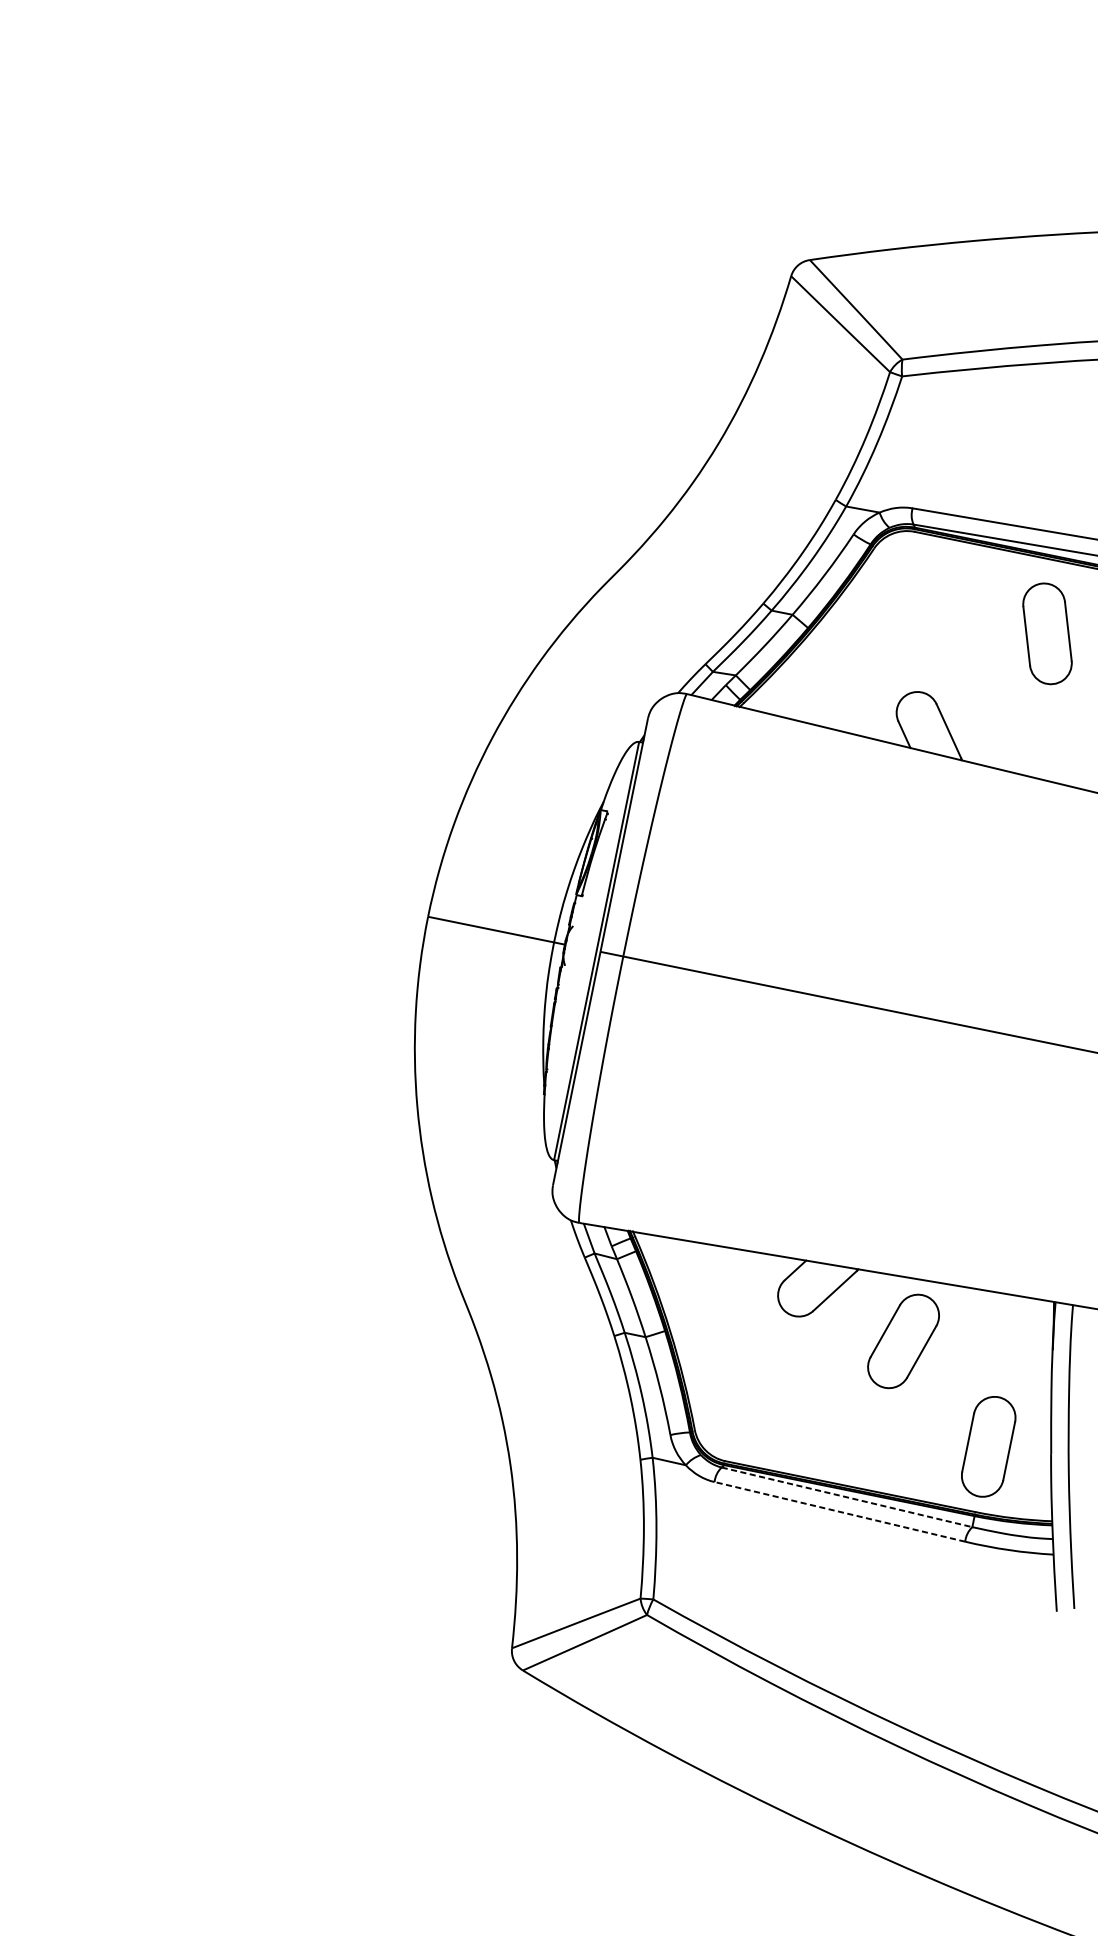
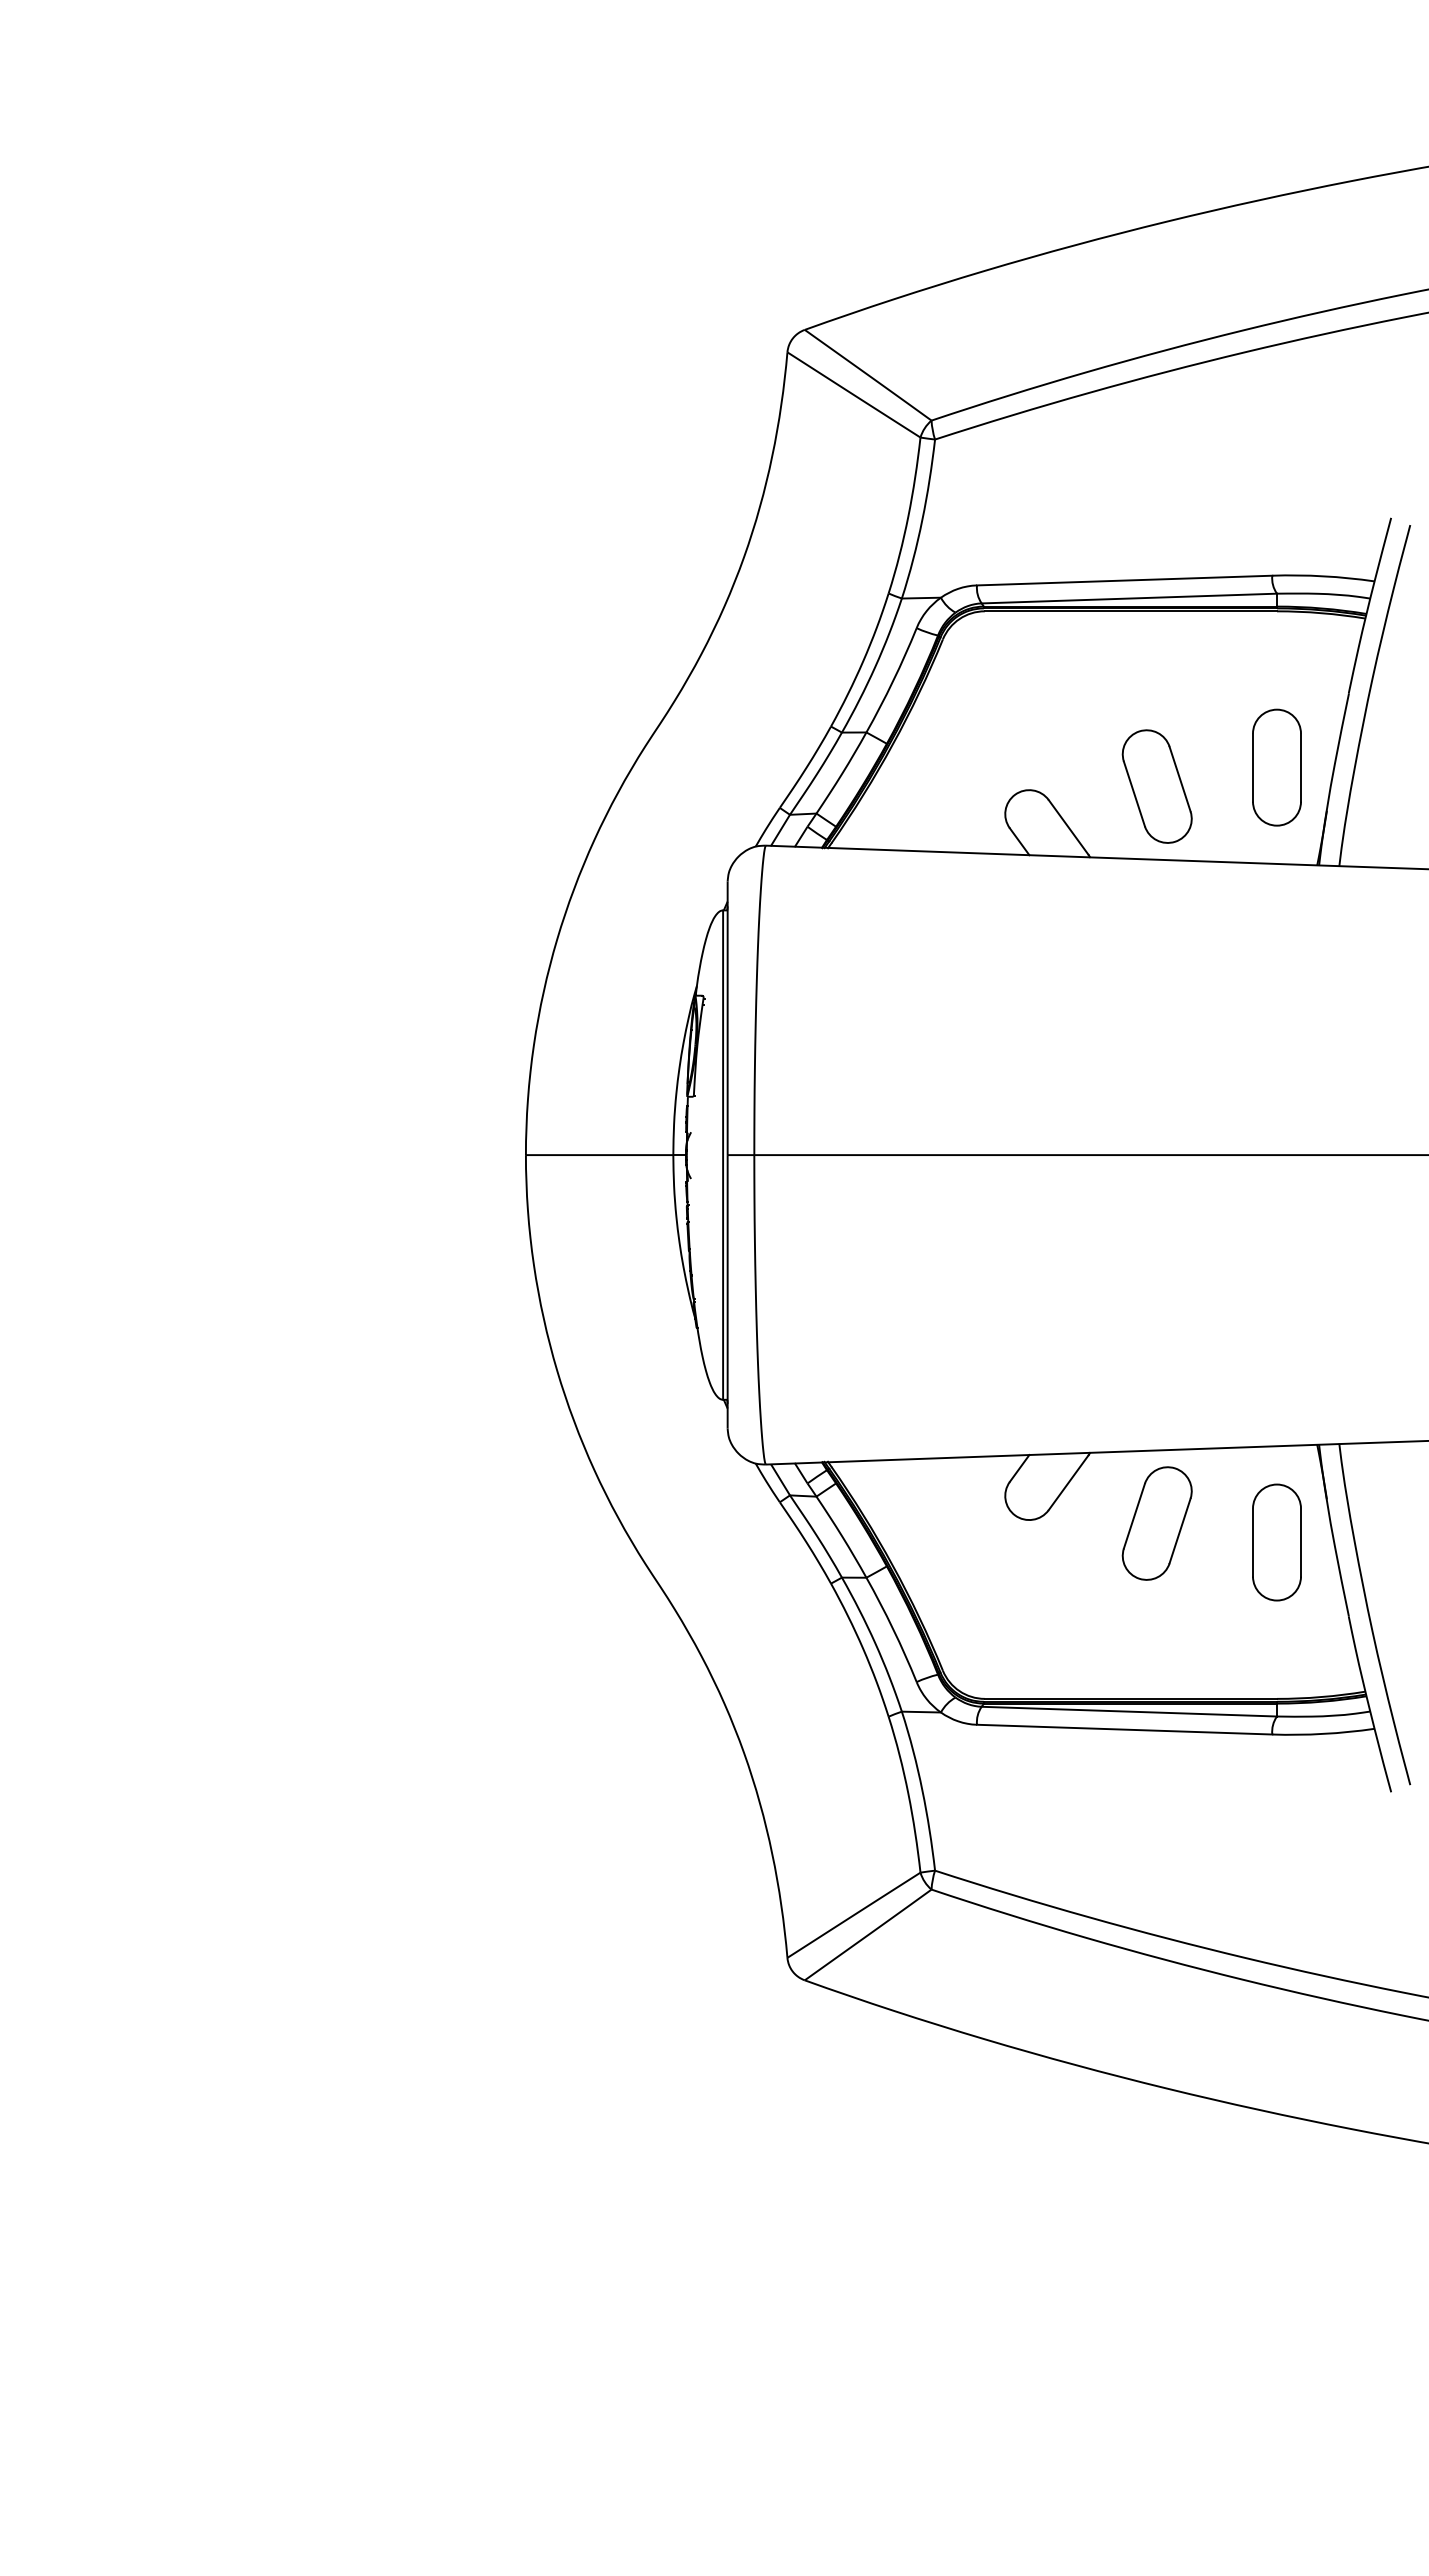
part: (1046, 633) -> (1156, 786), moved
part: (988, 1446) -> (1276, 1542), moved
line: (847, 1497) -> (1129, 1711), dashed -> solid
line: (839, 1511) -> (1124, 1729), dashed -> solid

